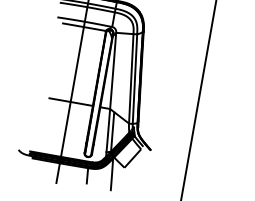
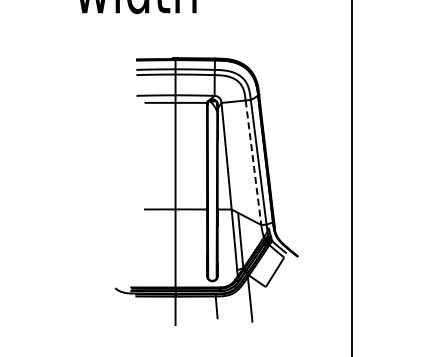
line: (131, 78) -> (253, 162), solid -> dashed

